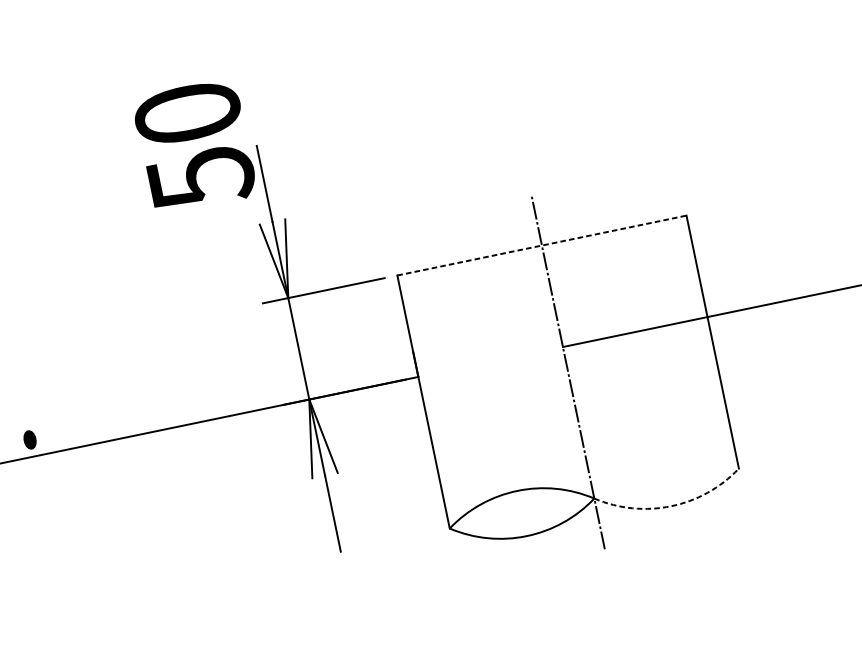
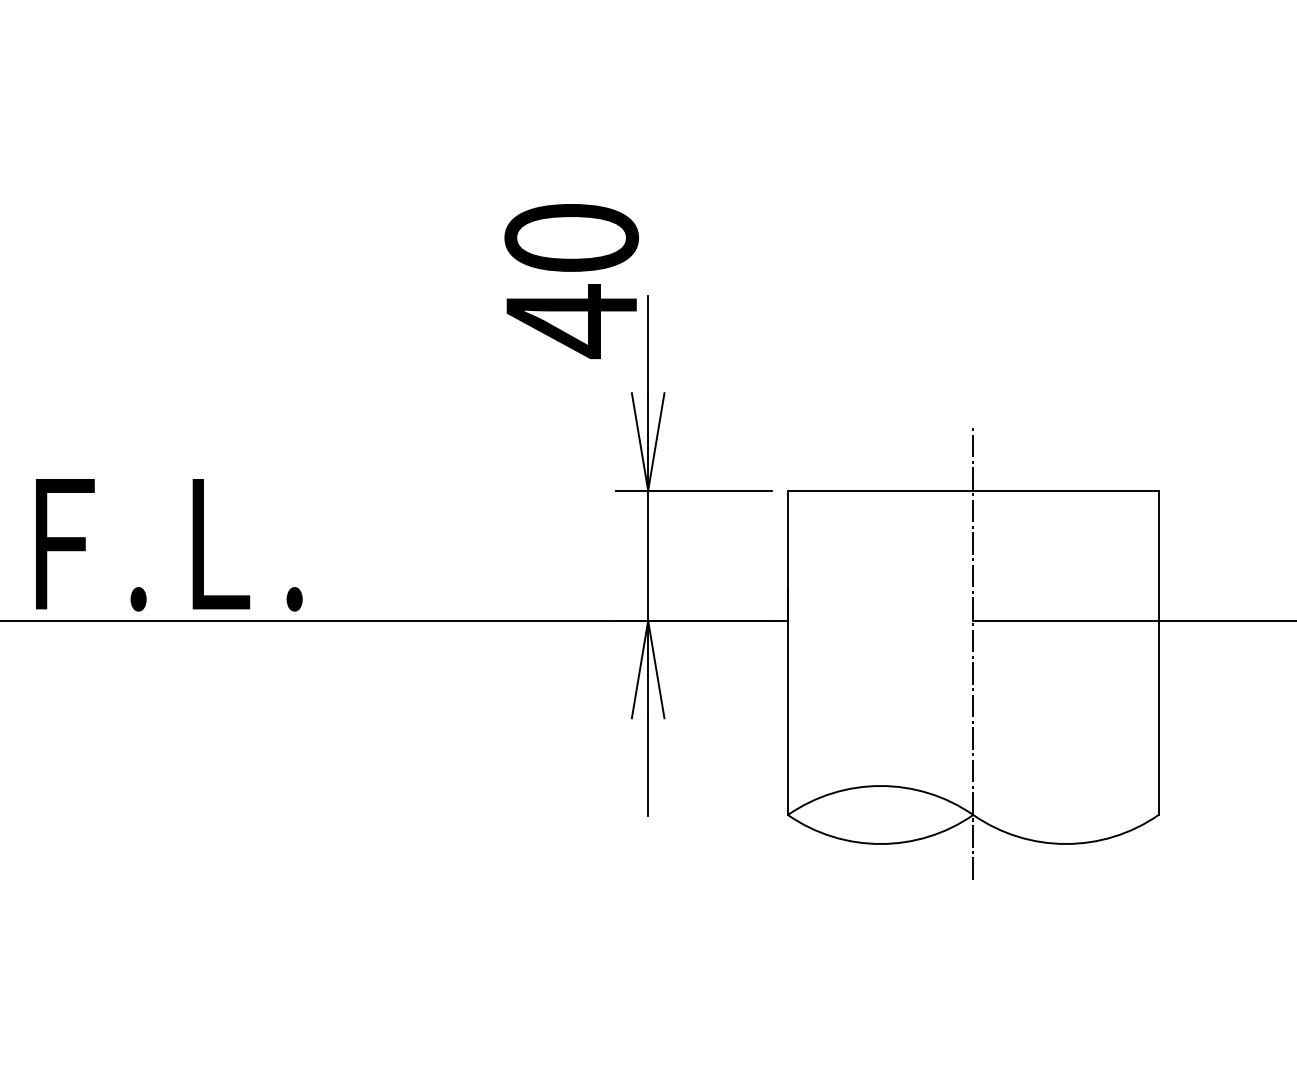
text: (201, 178) -> (572, 321), 50 -> 40
line: (542, 245) -> (973, 490), dashed -> solid
arc: (670, 505) -> (1065, 843), dashed -> solid

